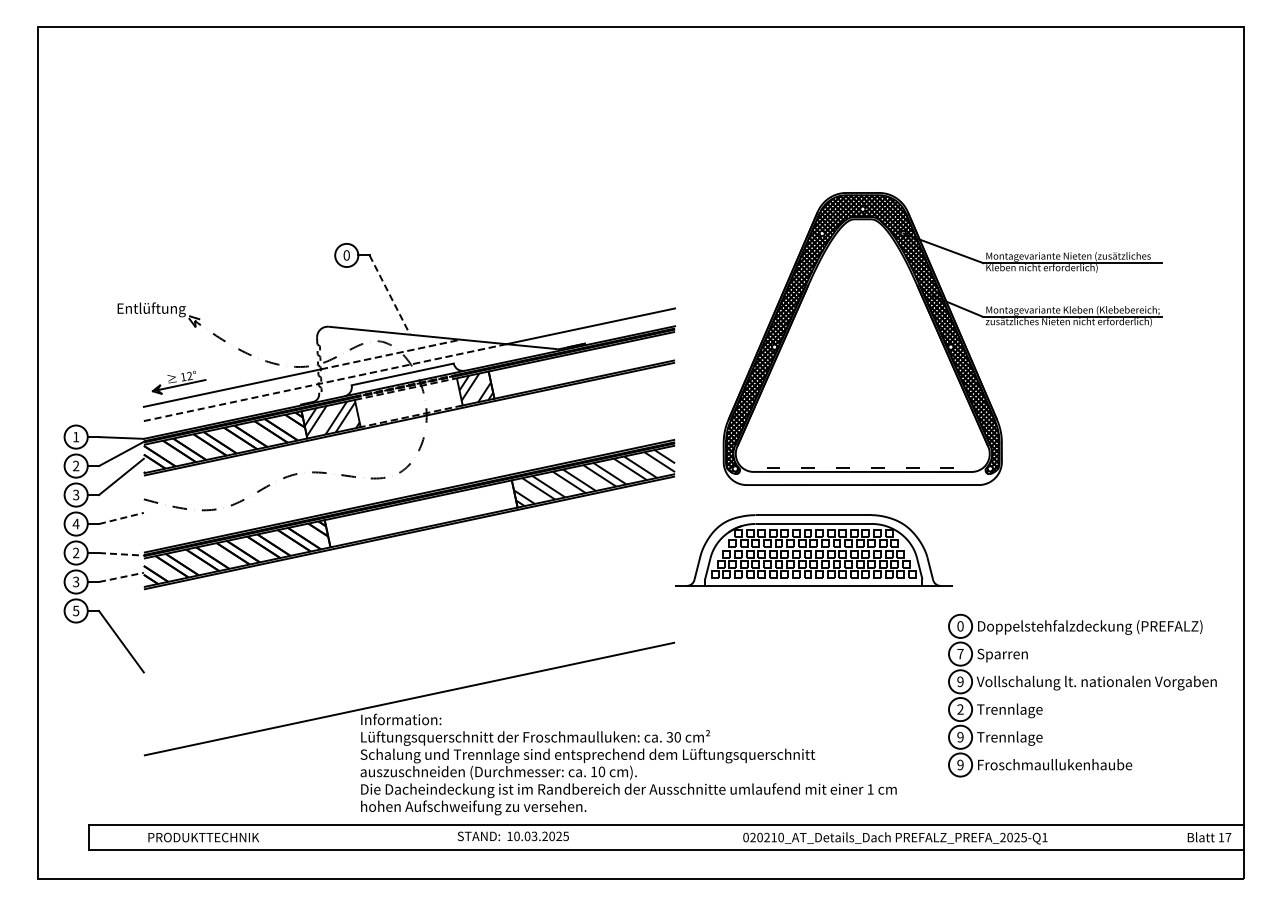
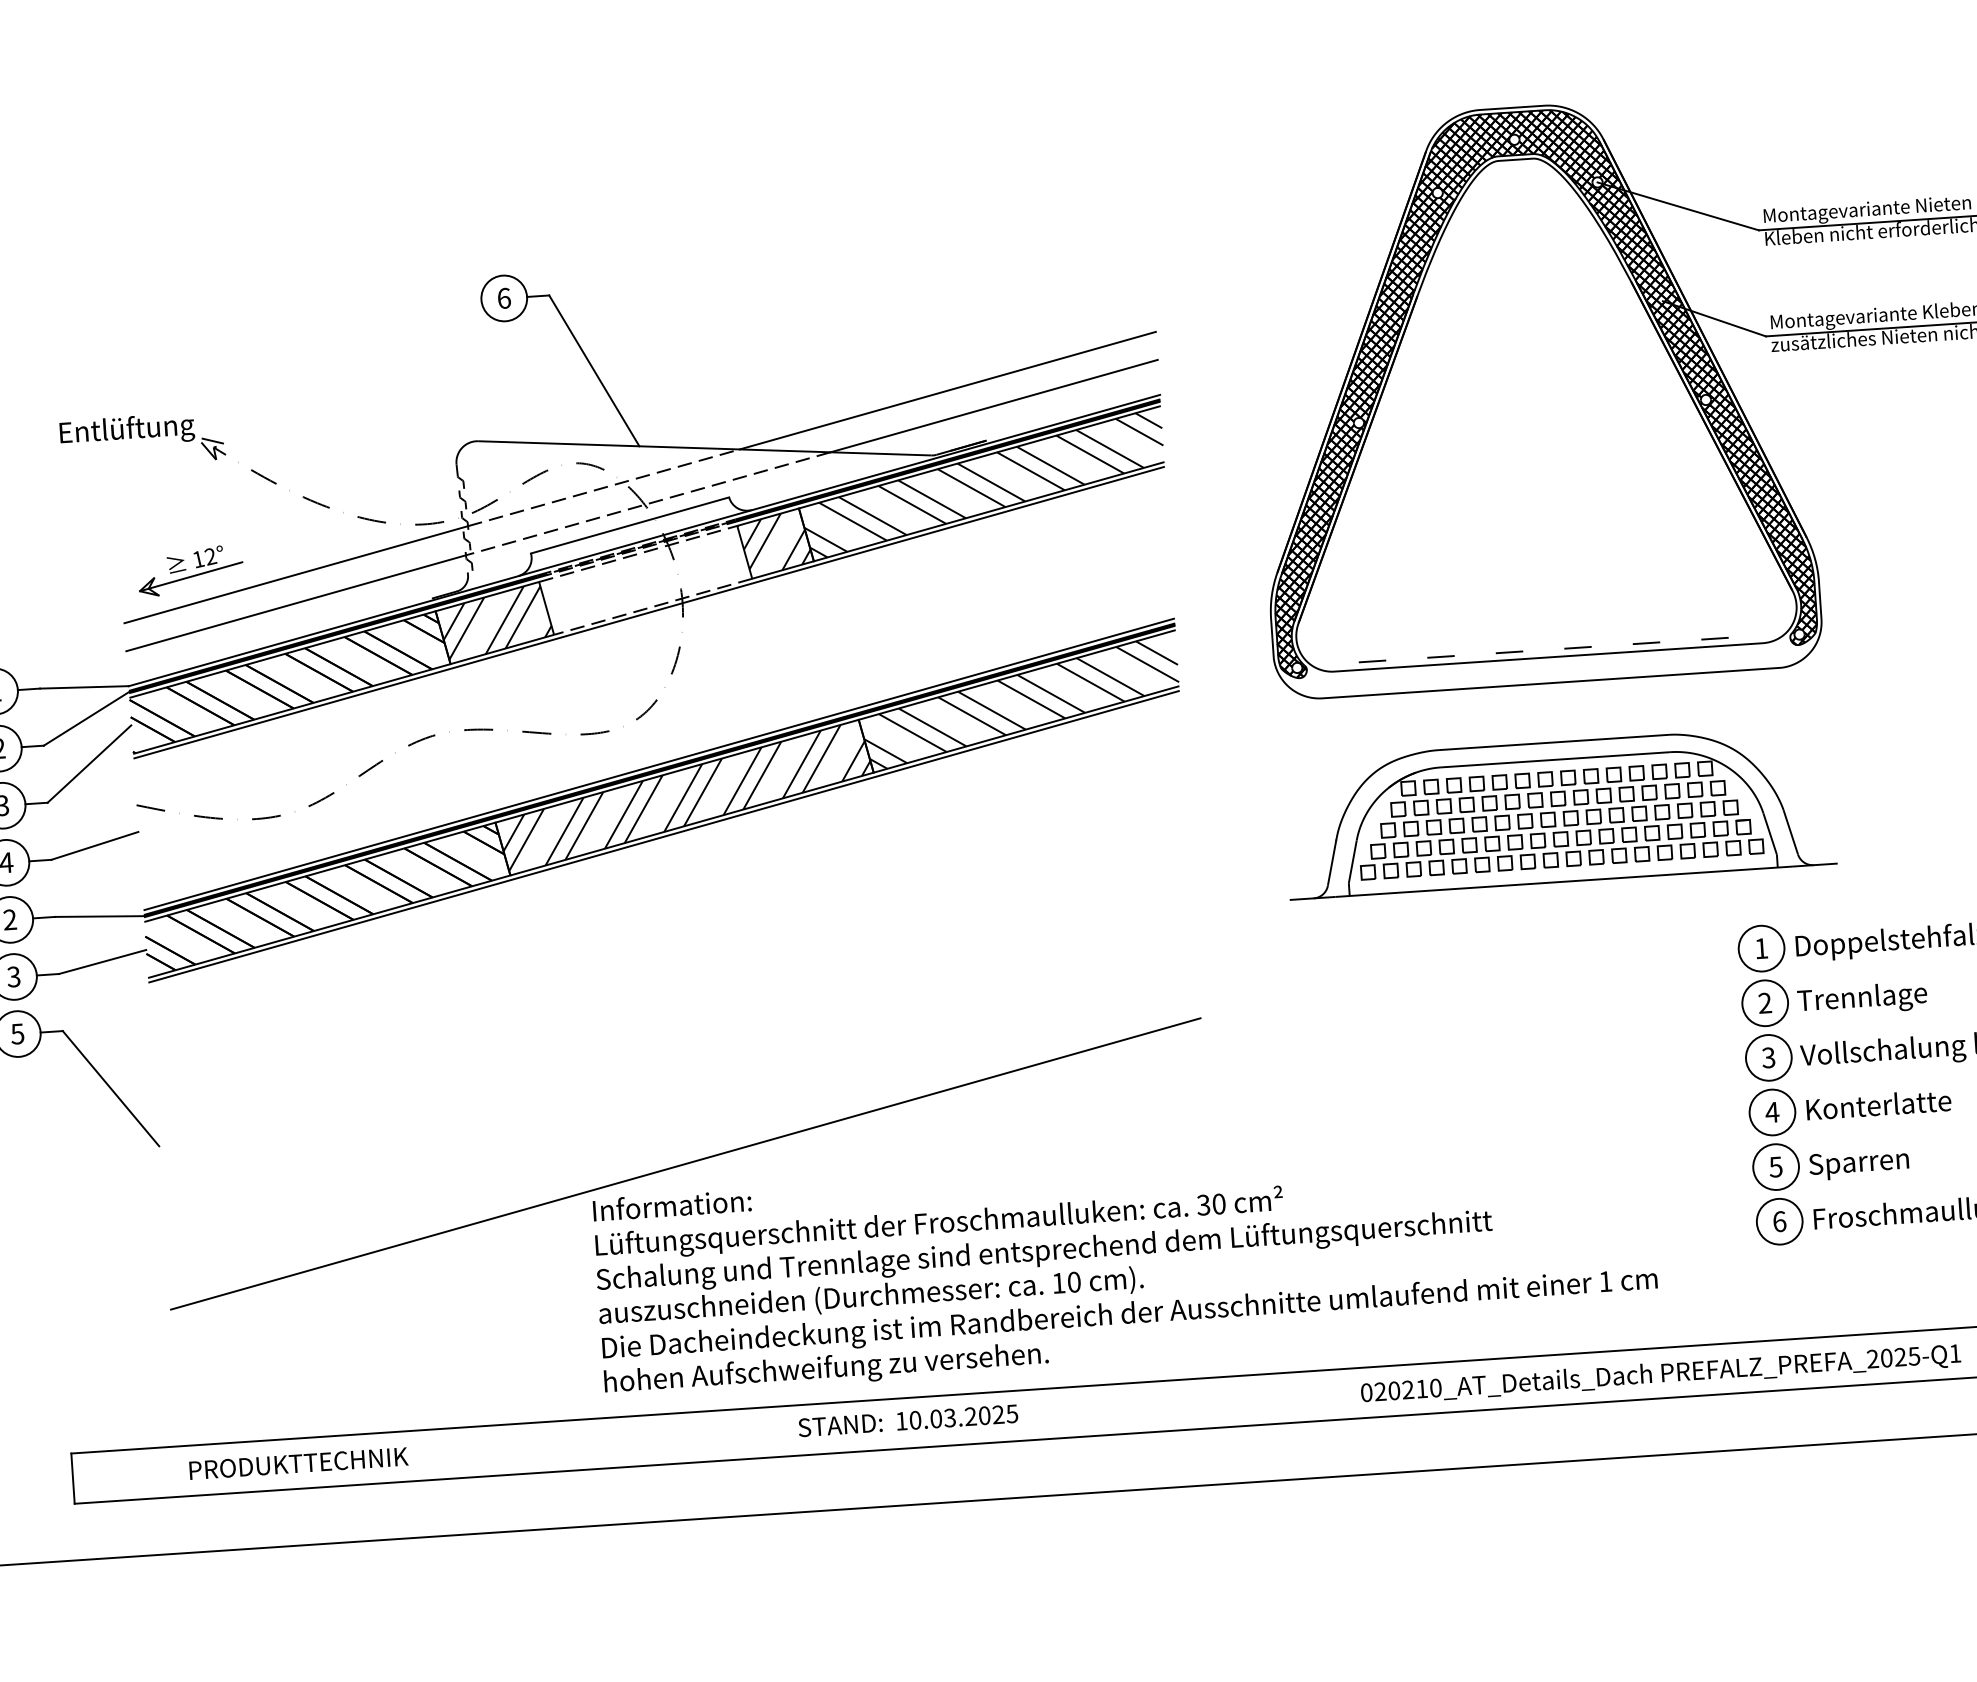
text: (346, 255) -> (503, 298), 0 -> 6
line: (389, 295) -> (593, 371), dashed -> solid
line: (567, 316) -> (946, 389), added
hatch: (582, 365) -> (982, 484), added
line: (231, 402) -> (296, 603), dashed -> solid
hatch: (421, 513) -> (685, 796), added
line: (121, 518) -> (94, 845), dashed -> solid
part: (813, 550) -> (1558, 812), moved
line: (121, 554) -> (99, 916), dashed -> solid
line: (121, 577) -> (102, 962), dashed -> solid
text: (960, 626) -> (1761, 948), 0 -> 1
text: (960, 653) -> (1765, 1002), 7 -> 2
text: (1009, 655) -> (1861, 999), Sparren -> Trennlage
text: (960, 681) -> (1768, 1057), 9 -> 3
text: (960, 709) -> (1772, 1112), 2 -> 4
text: (1014, 710) -> (1878, 1107), Trennlage -> Konterlatte
text: (960, 737) -> (1776, 1167), 9 -> 5
text: (1009, 738) -> (1872, 1163), Trennlage -> Sparren
text: (960, 764) -> (1779, 1220), 9 -> 6

